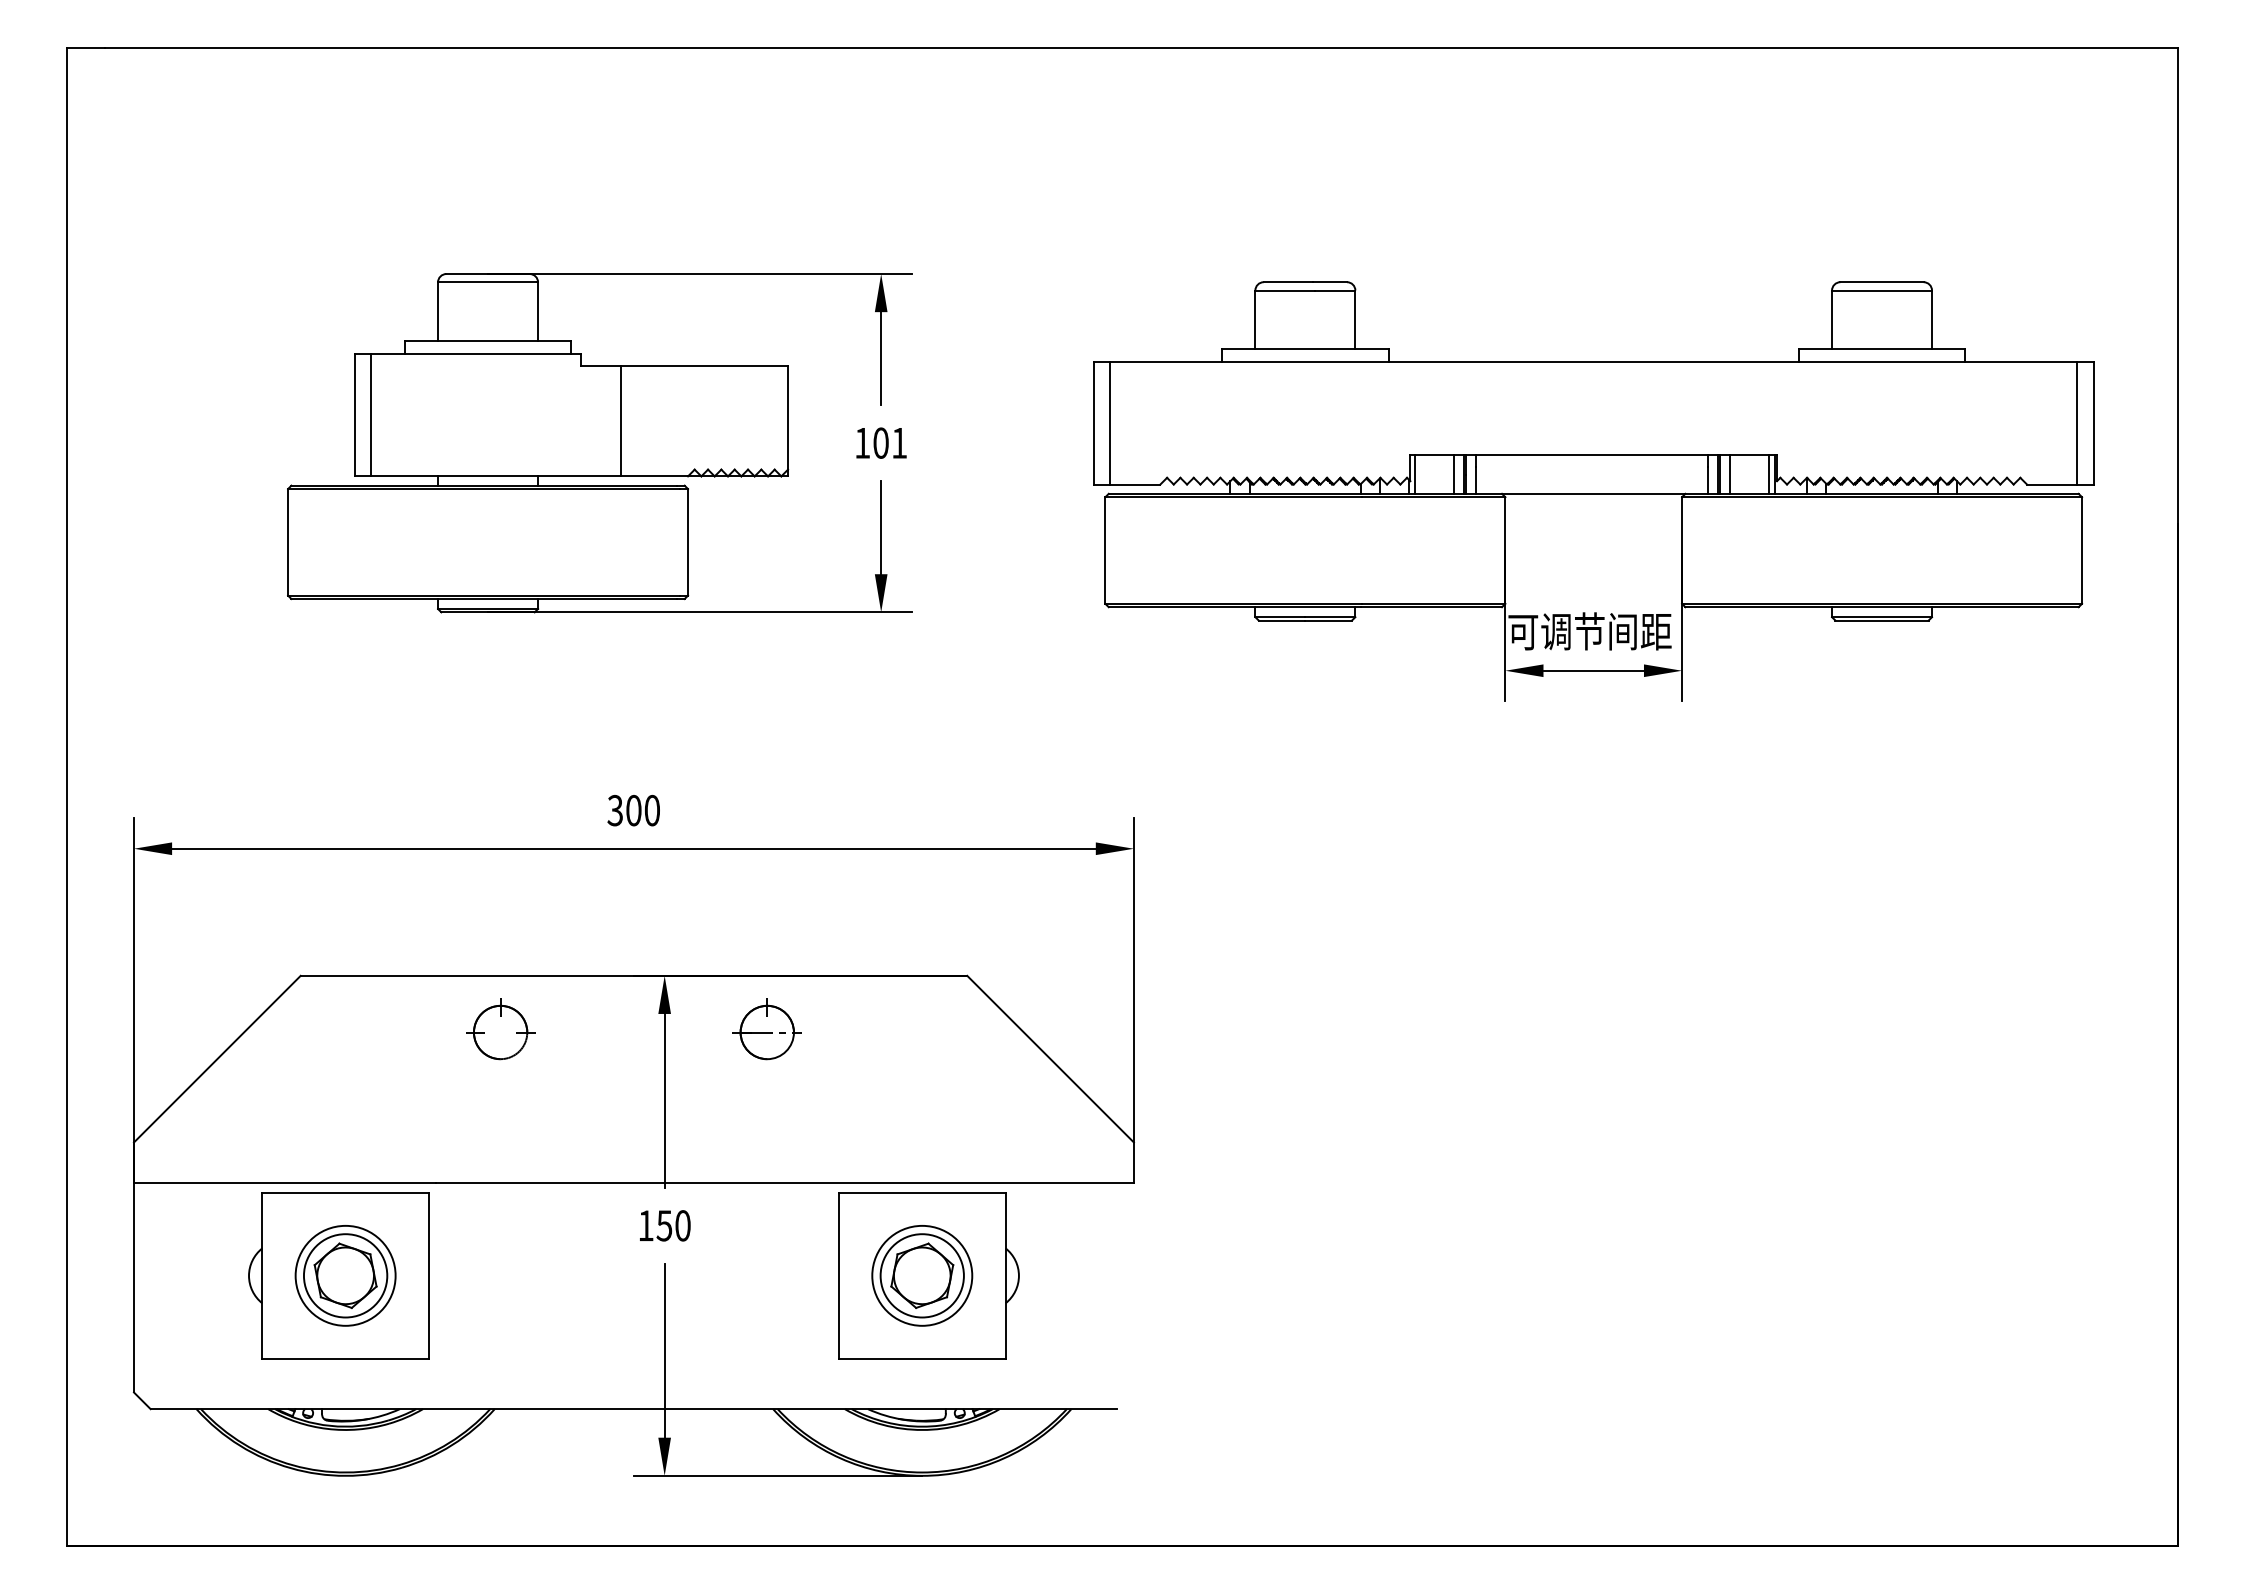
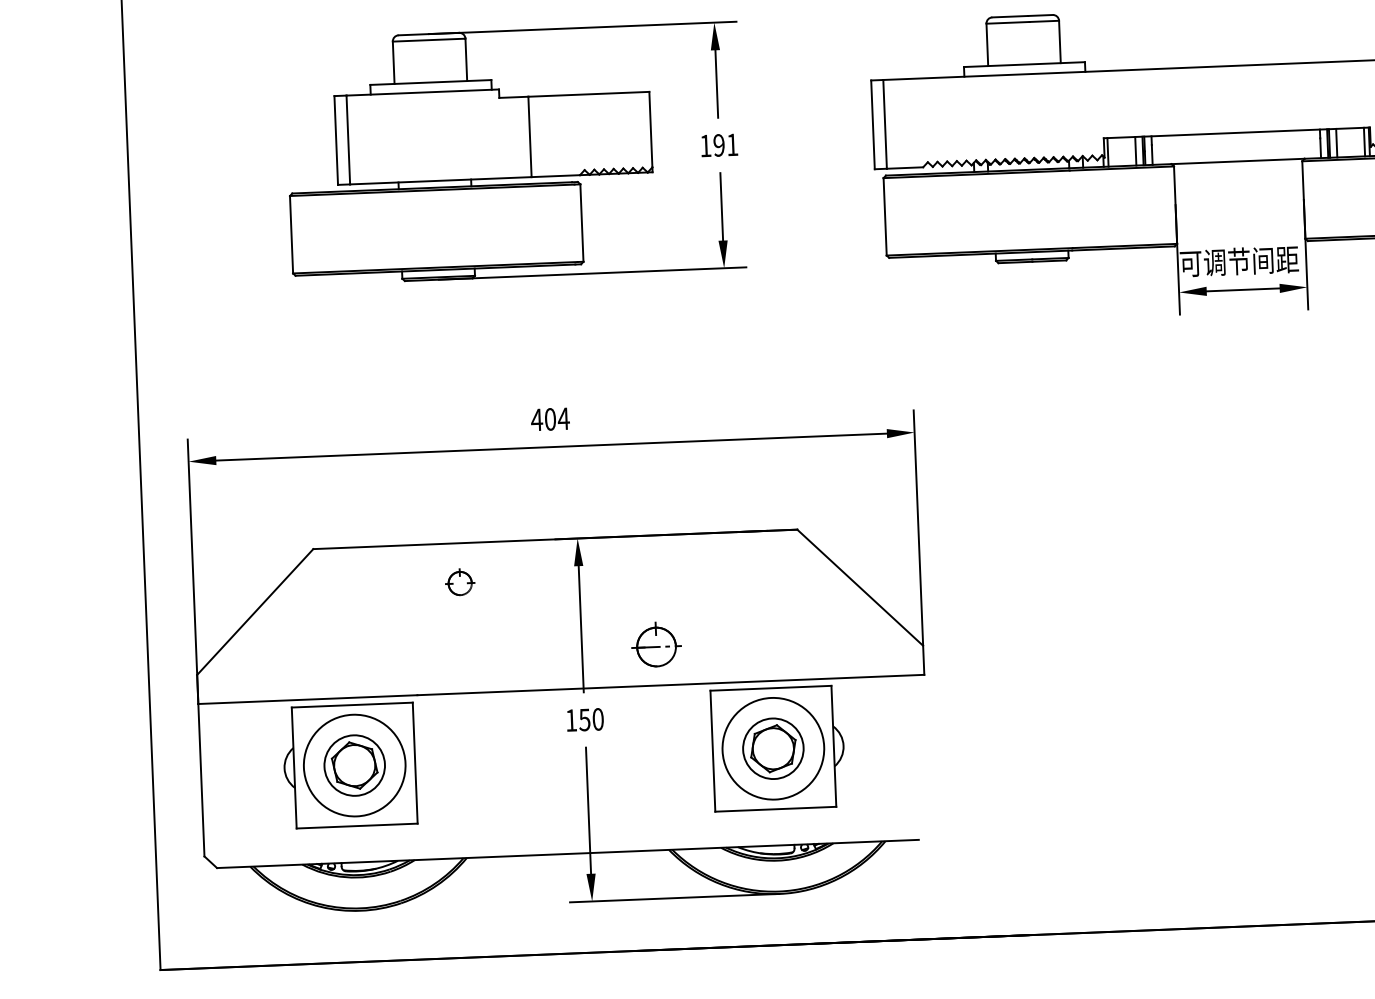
text: (880, 442) -> (718, 144), 101 -> 191
text: (633, 810) -> (550, 419), 300 -> 404
part: (500, 1029) -> (459, 582), size x0.6
part: (766, 1029) -> (655, 644), moved
circle: (345, 1275) -> (354, 765), size x1.4
circle: (922, 1275) -> (773, 748), size x1.4

